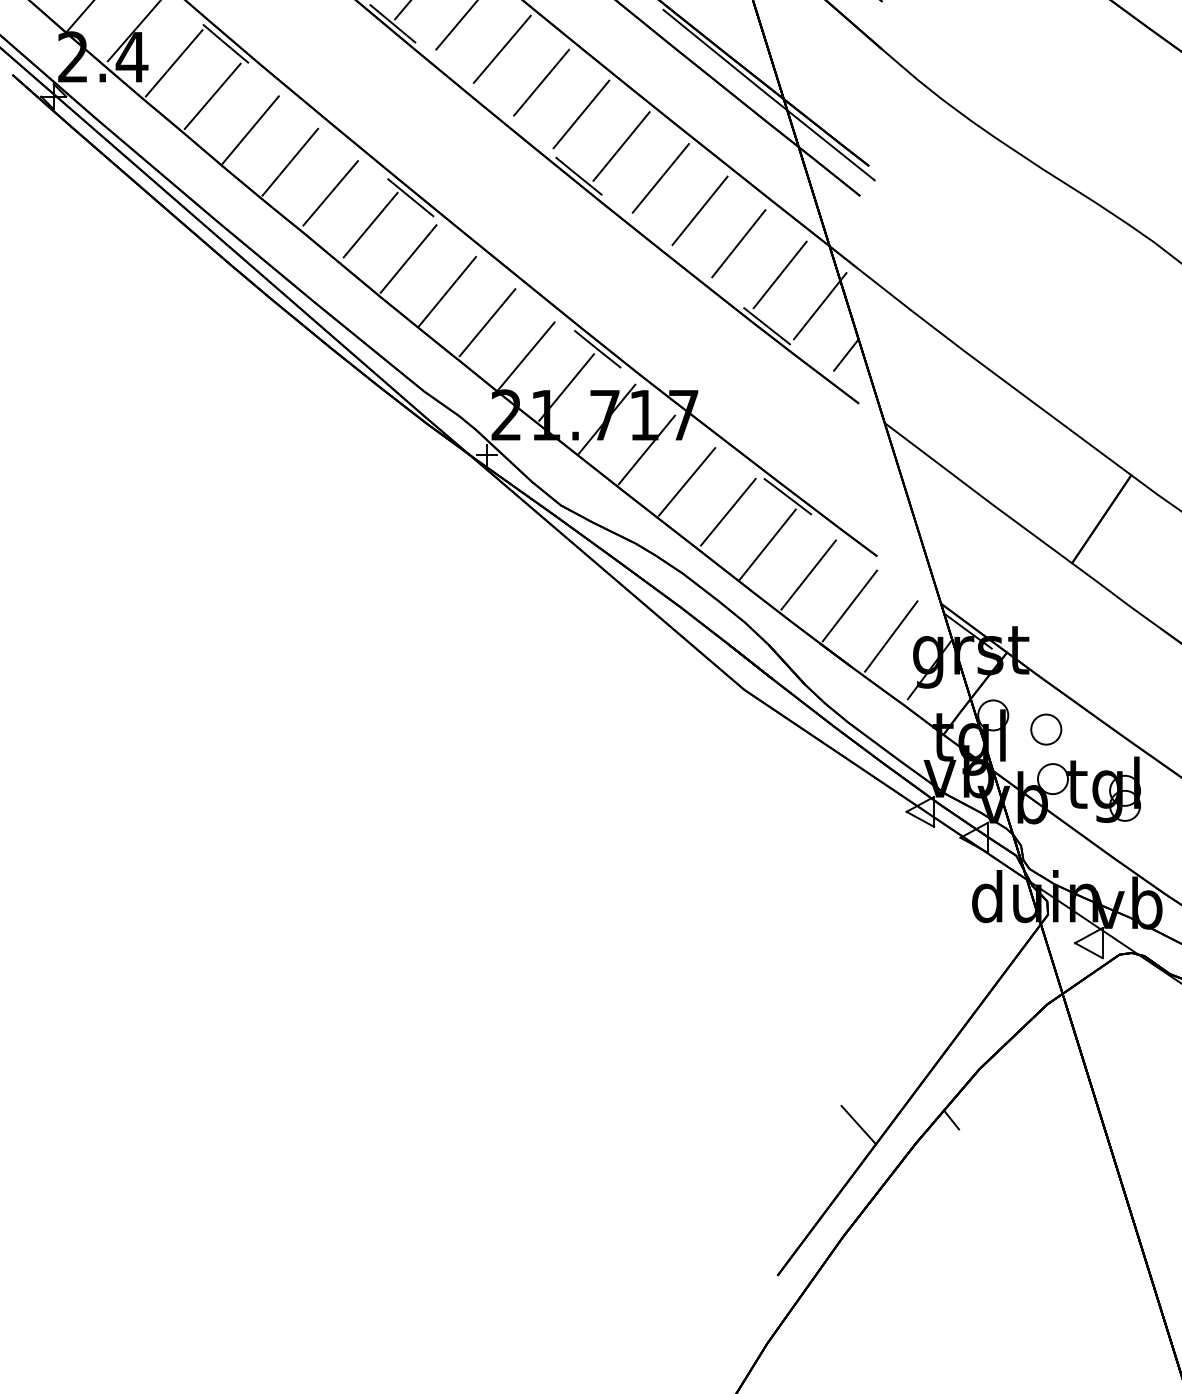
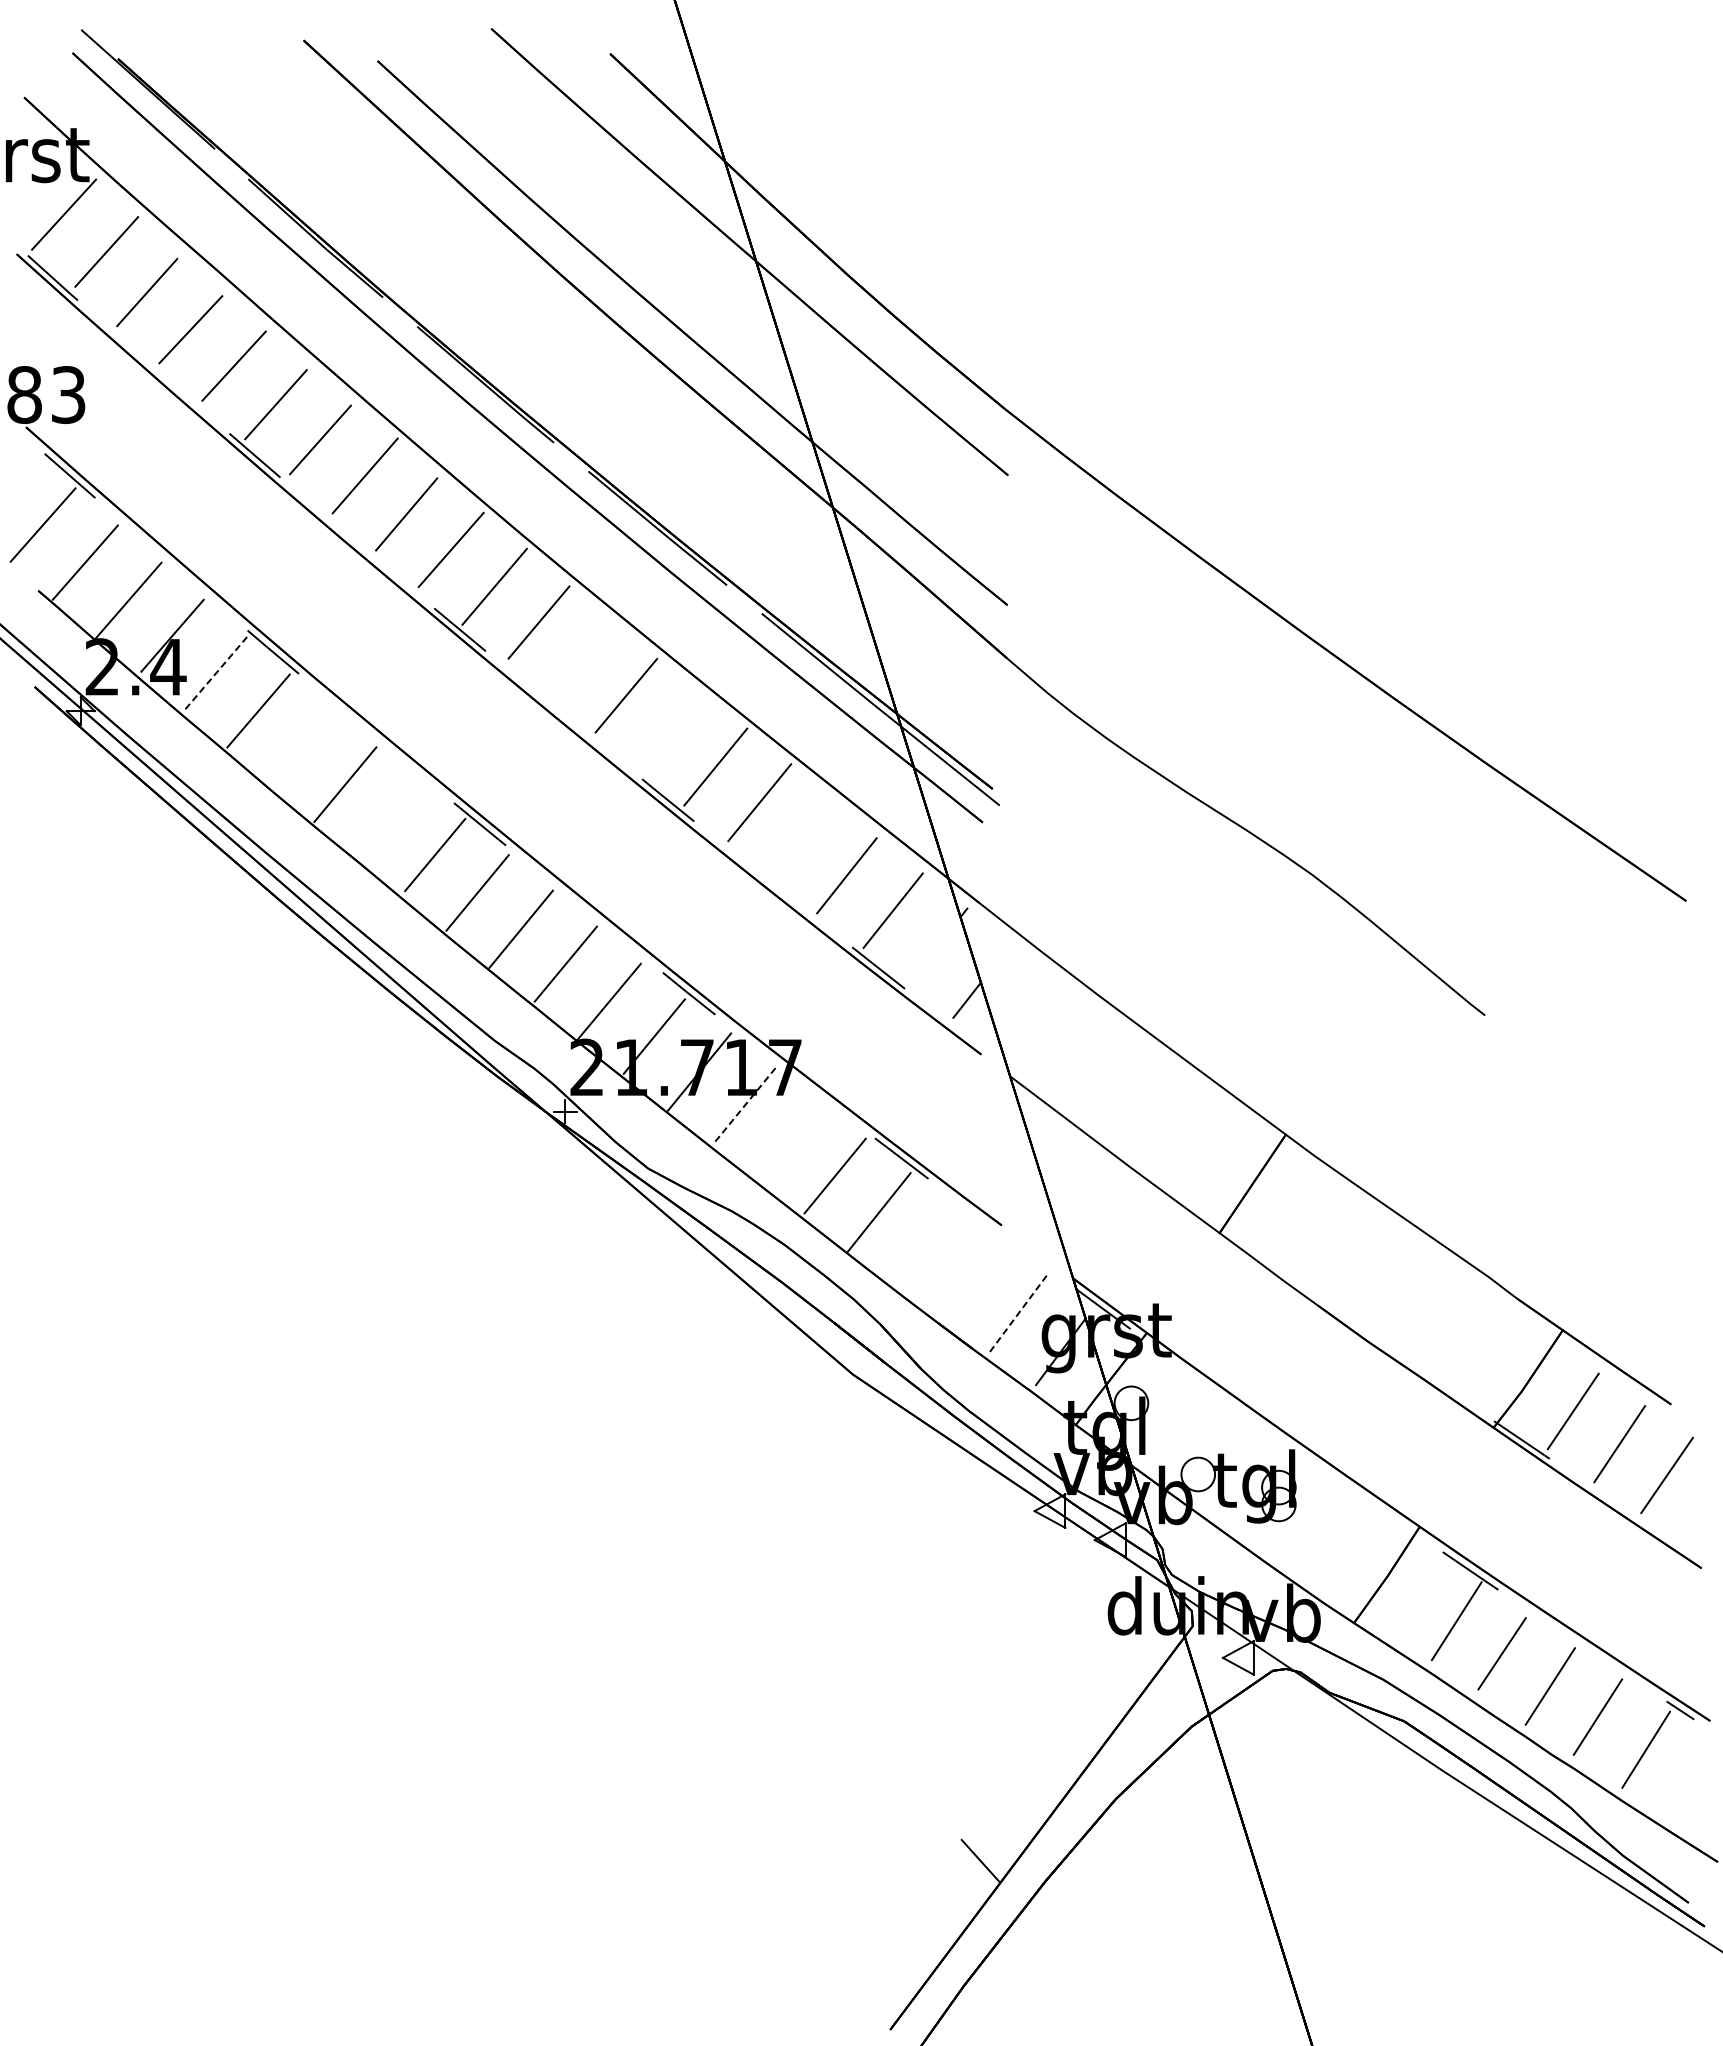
line: (502, 48) -> (582, 657), removed
line: (174, 63) -> (215, 674), solid -> dashed
line: (581, 114) -> (670, 731), removed
line: (250, 129) -> (300, 748), removed
line: (330, 193) -> (390, 819), removed
line: (699, 210) -> (803, 838), removed
line: (817, 309) -> (934, 949), removed
line: (647, 450) -> (744, 1106), solid -> dashed
line: (686, 481) -> (788, 1141), removed
line: (808, 574) -> (924, 1245), removed
line: (849, 605) -> (970, 1280), removed
line: (891, 636) -> (1017, 1315), solid -> dashed
part: (1046, 729) -> (1190, 1418), removed
line: (951, 1120) -> (1084, 1856), removed

